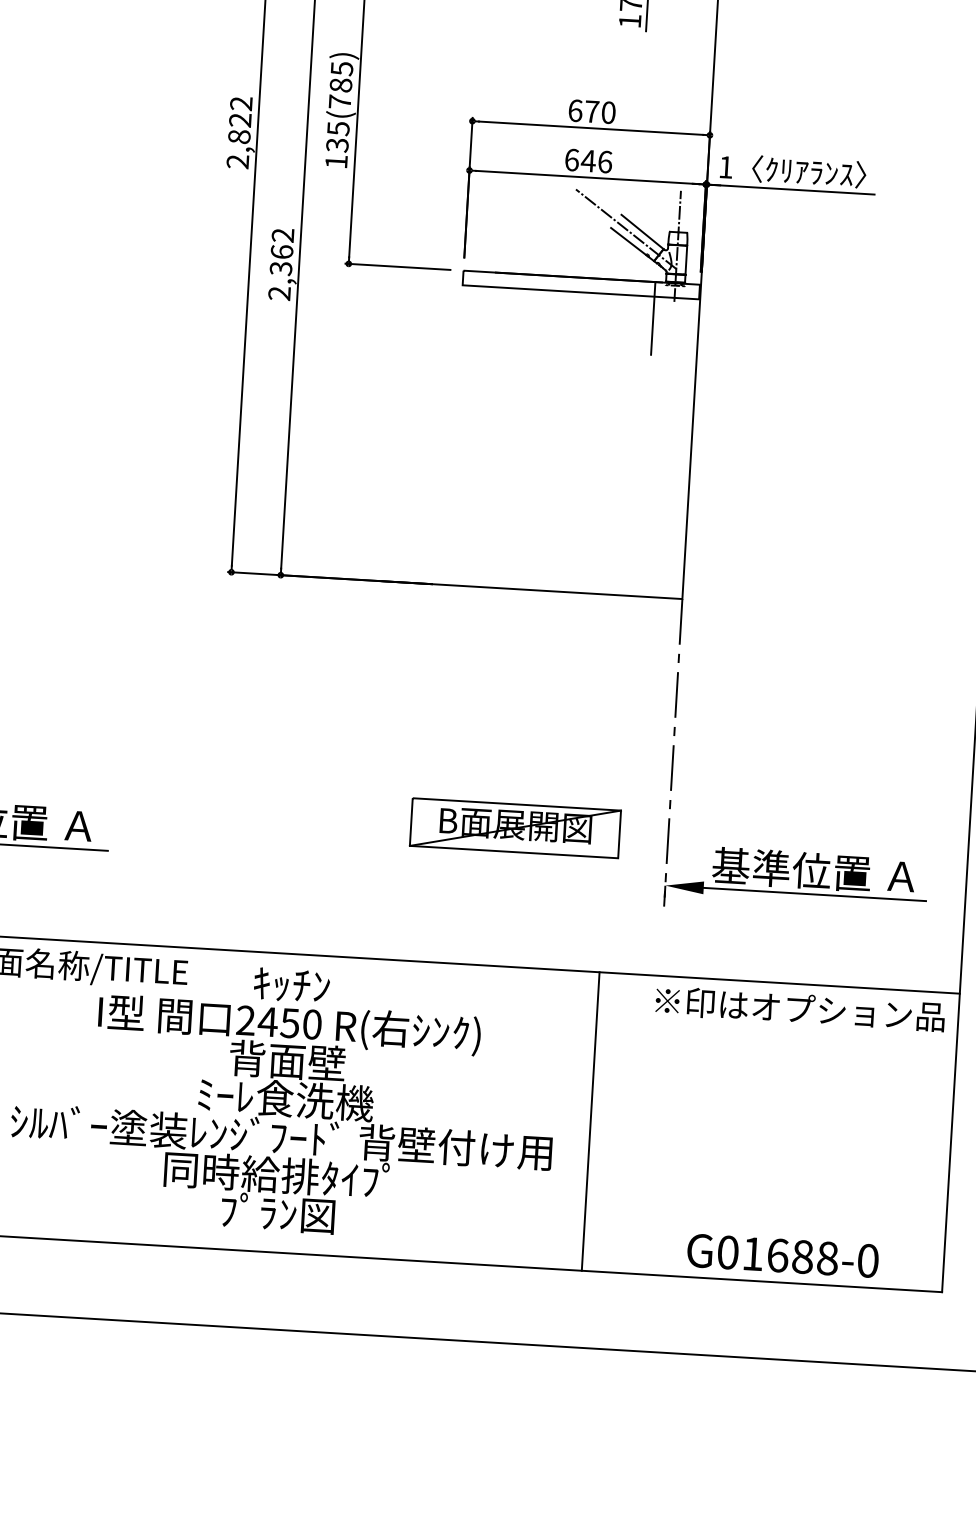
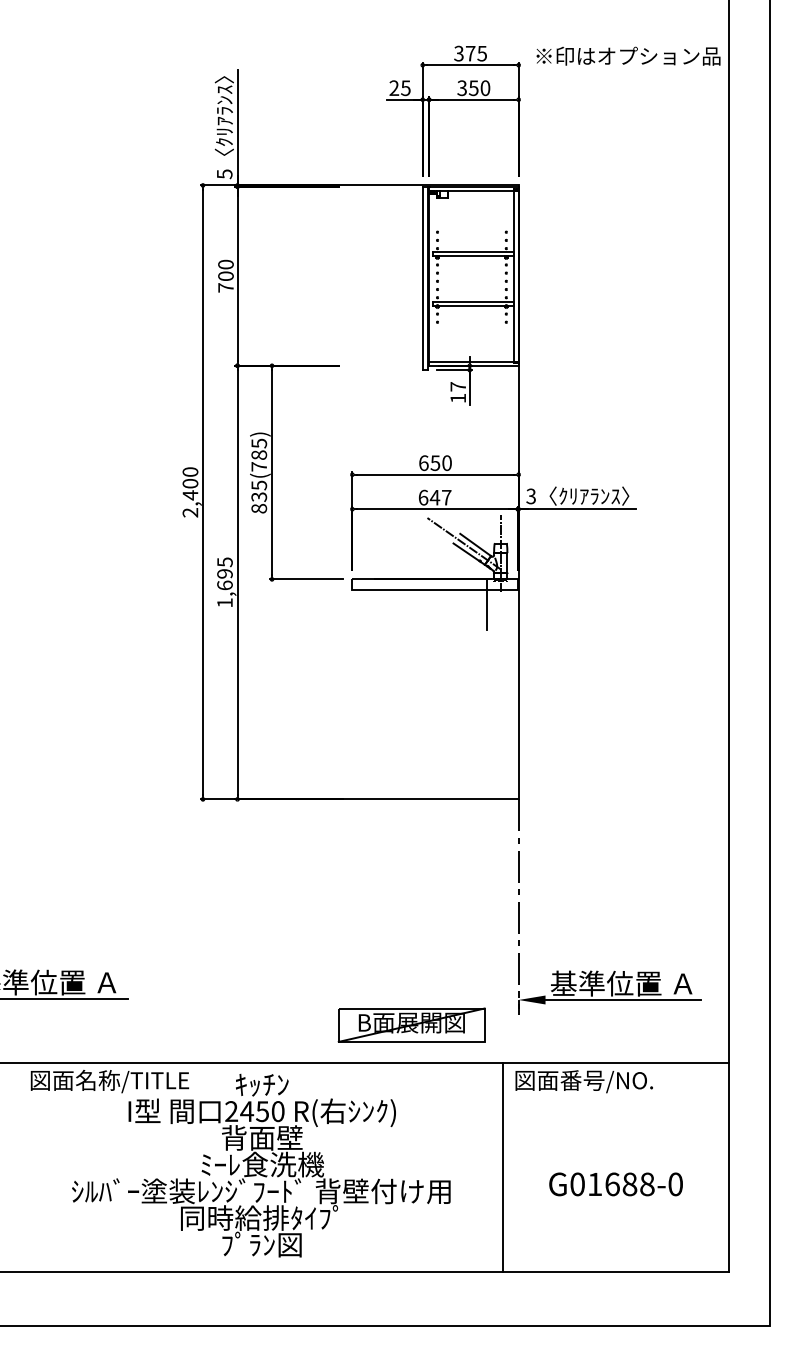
text: (592, 112) -> (435, 463), 670 -> 650
text: (240, 120) -> (190, 483), 2,822 -> 2,400
text: (336, 161) -> (259, 508), 135(785) -> 835(785)
text: (604, 161) -> (446, 497), 646 -> 647
text: (725, 167) -> (530, 496), 1 -> 3
text: (280, 264) -> (224, 582), 2,362 -> 1,695
part: (515, 827) -> (411, 1024), moved
text: (799, 1010) -> (617, 1081), ※印はオプション品 -> 図面番号/NO.
line: (590, 1121) -> (503, 1167), moved
text: (782, 1255) -> (615, 1184), moved

